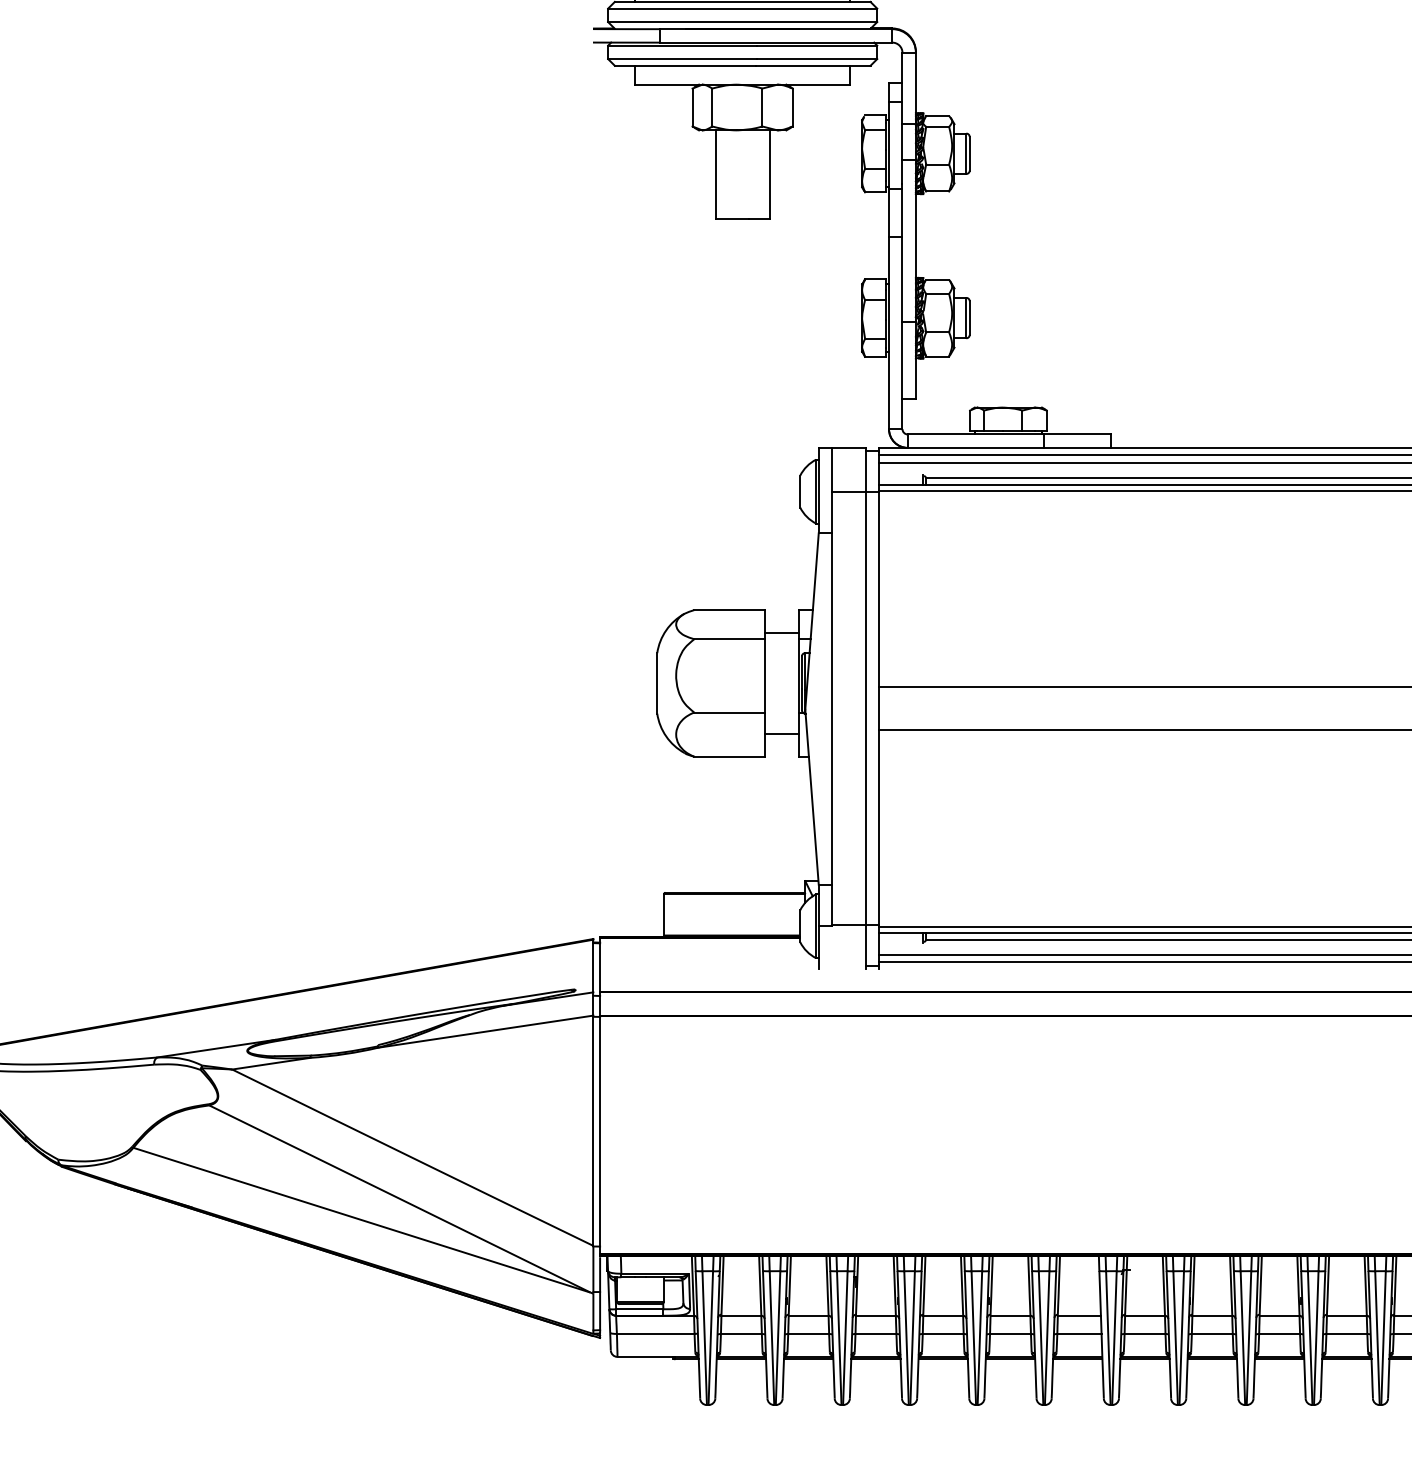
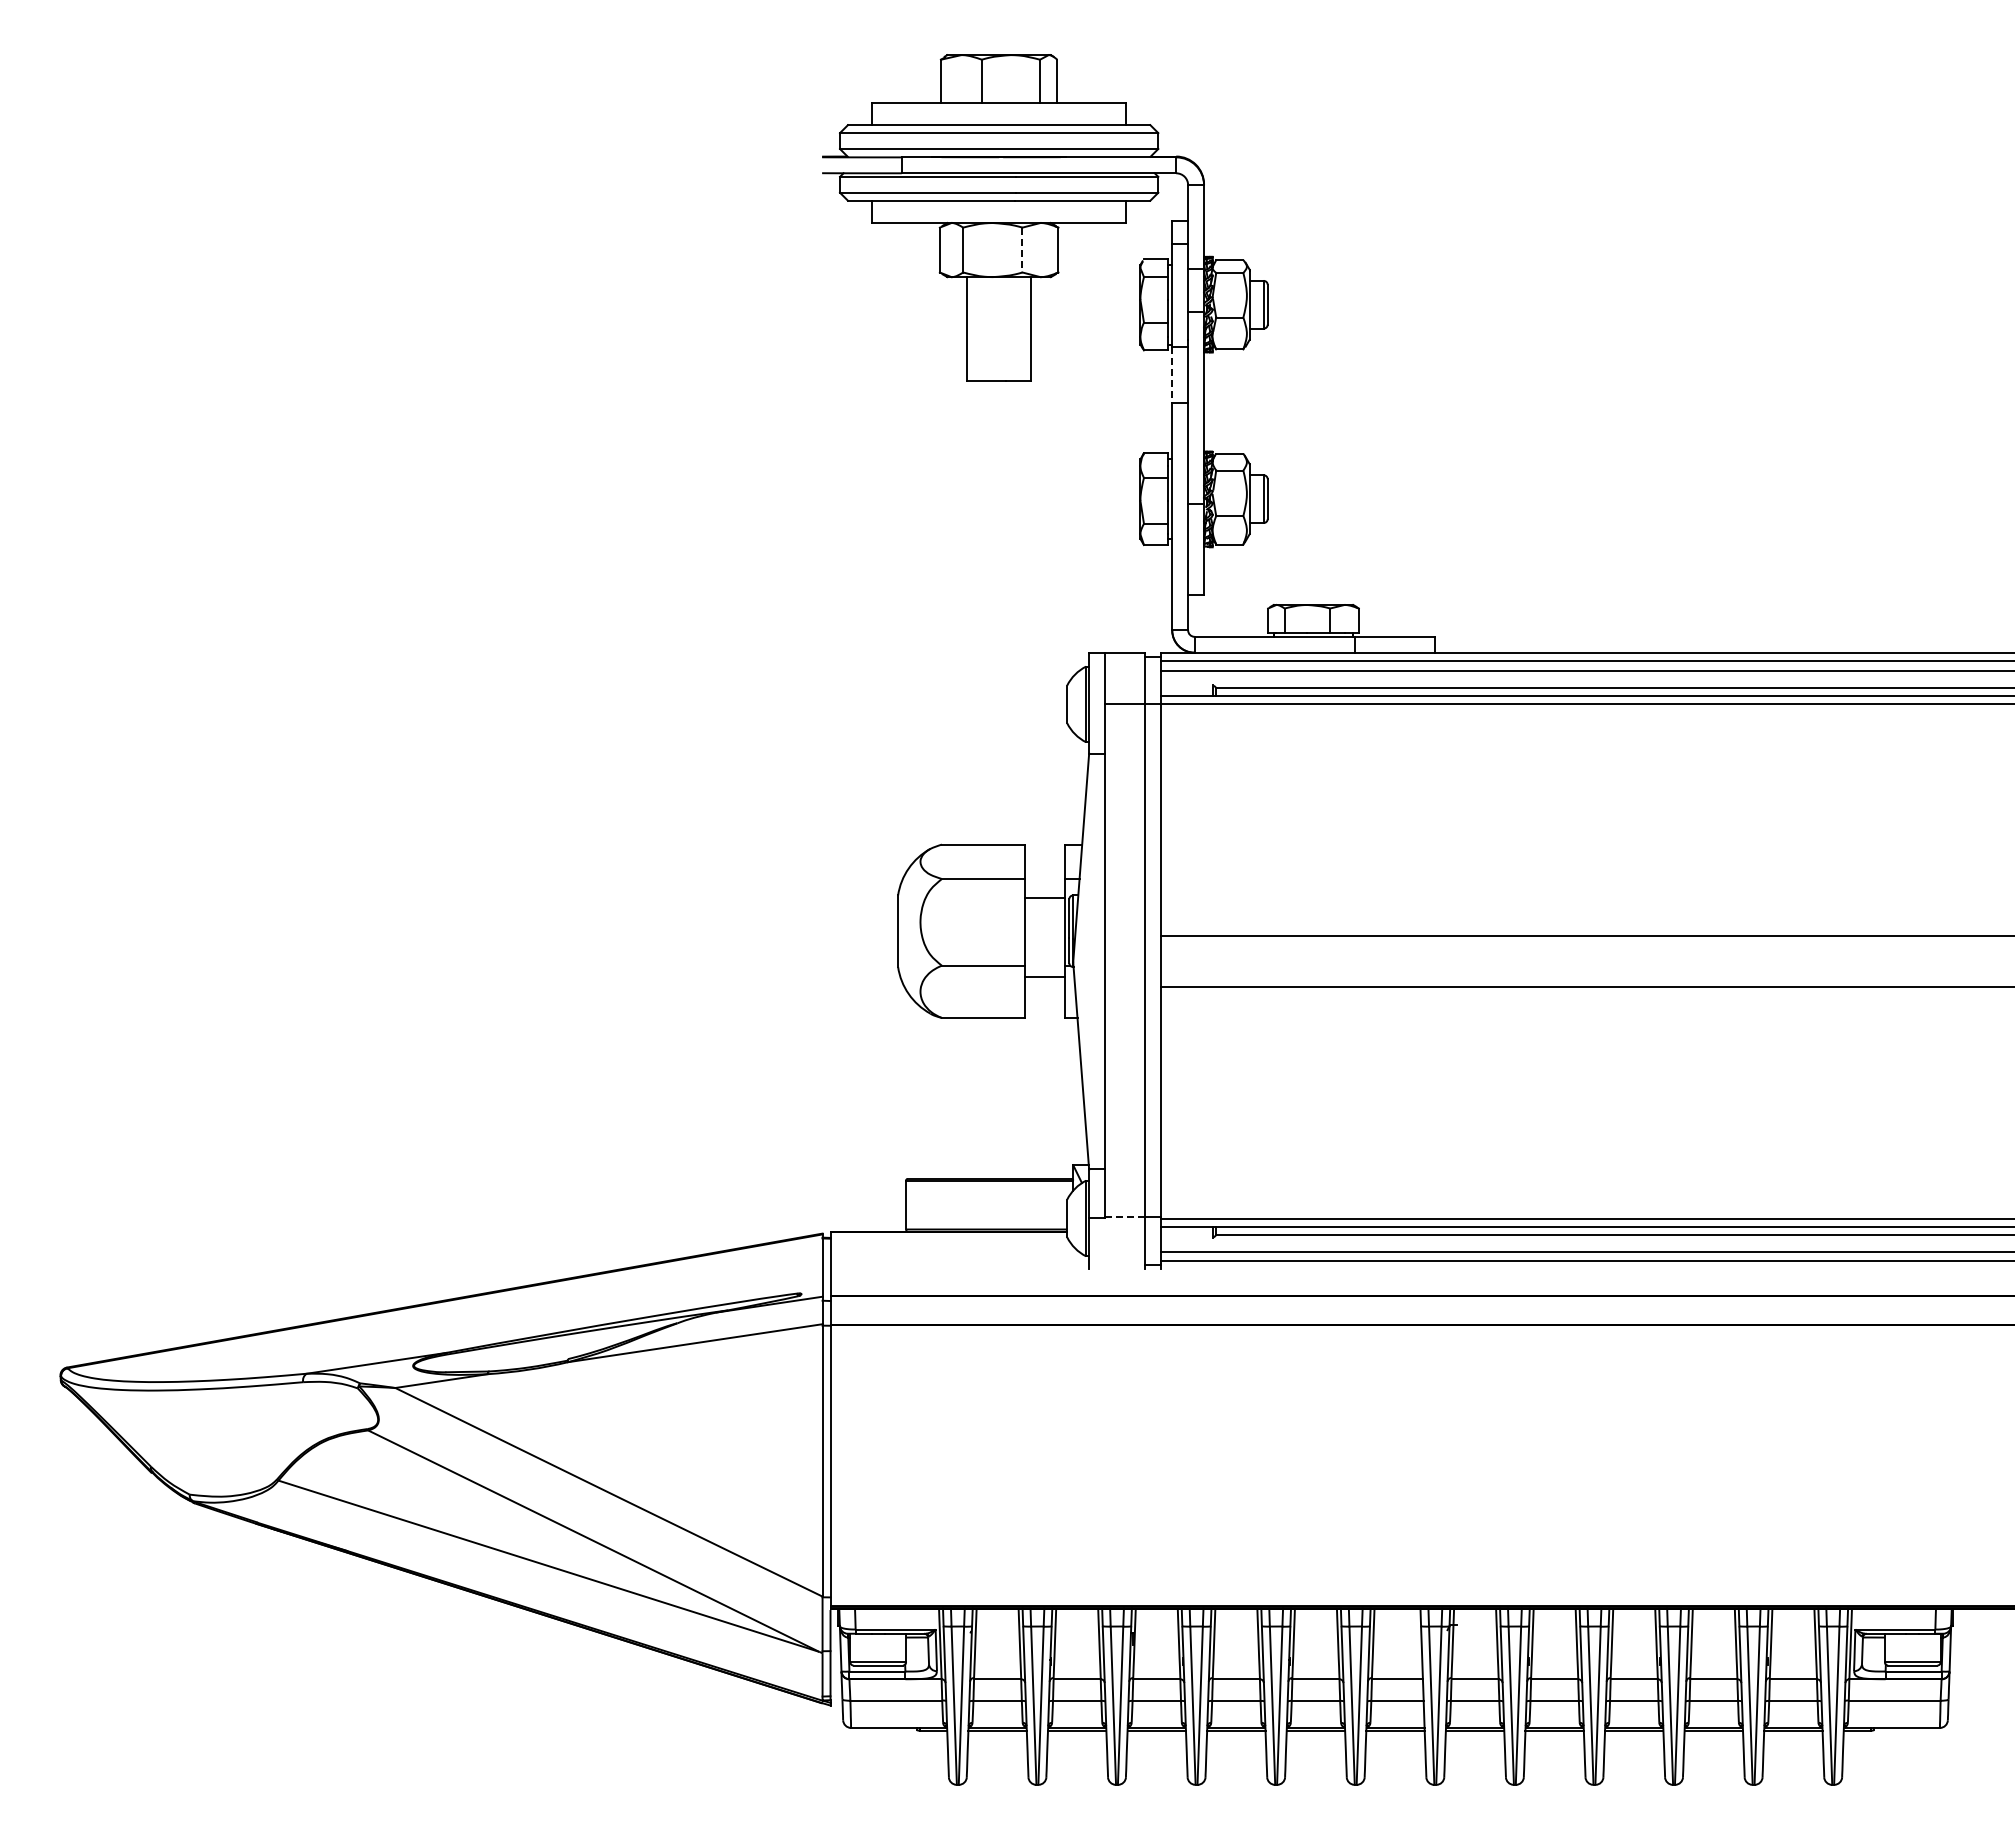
line: (762, 107) -> (1022, 250), solid -> dashed
line: (889, 213) -> (1172, 375), solid -> dashed
line: (781, 632) -> (1045, 976), moved
line: (781, 733) -> (1045, 897), moved
line: (848, 925) -> (1124, 1217), solid -> dashed

